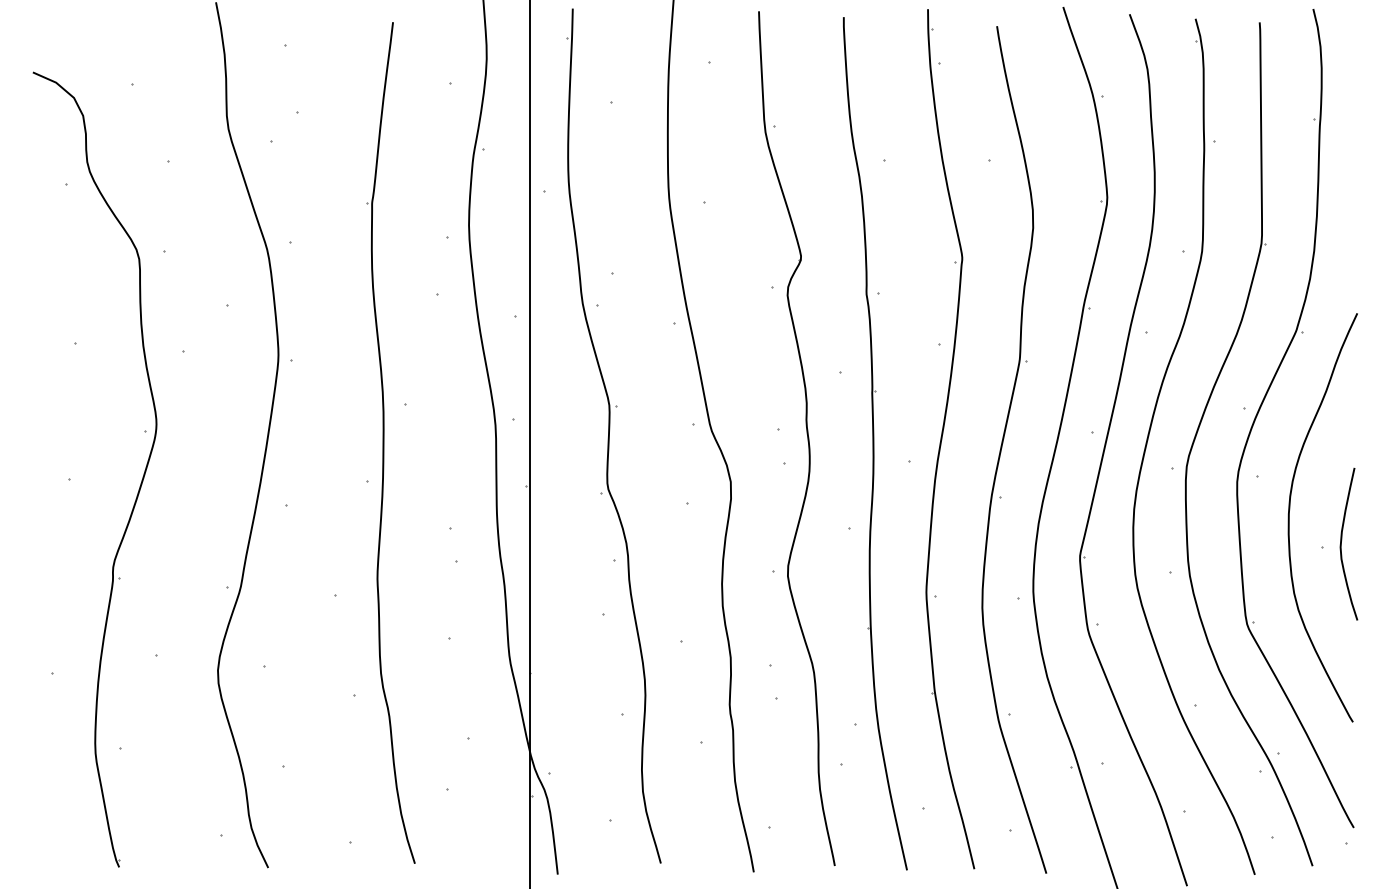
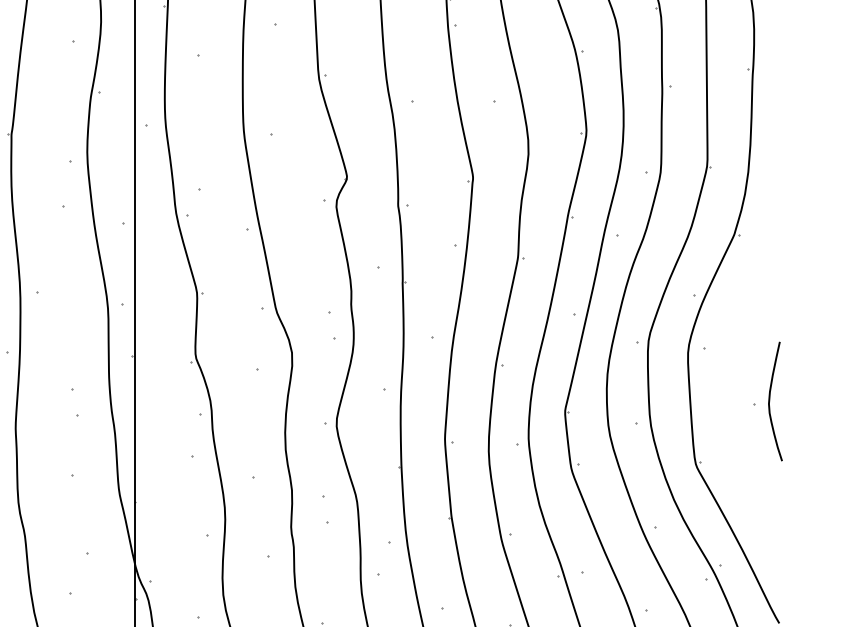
curve: (1290, 509) -> (729, 374), removed

